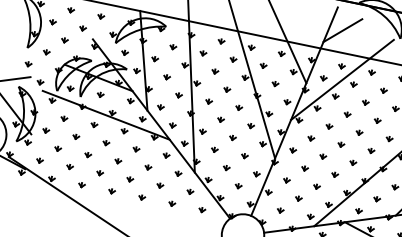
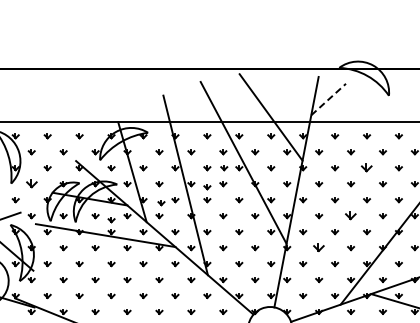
line: (343, 30) -> (329, 99), solid -> dashed
part: (46, 52) -> (31, 184), size x1.6
part: (231, 75) -> (224, 168), added
line: (342, 79) -> (338, 149), removed
part: (211, 89) -> (207, 187), added
part: (165, 95) -> (161, 203), added
part: (114, 102) -> (111, 220), added
part: (366, 103) -> (367, 168), size x1.6
part: (341, 145) -> (351, 216), size x1.6
part: (305, 169) -> (319, 248), size x1.6

